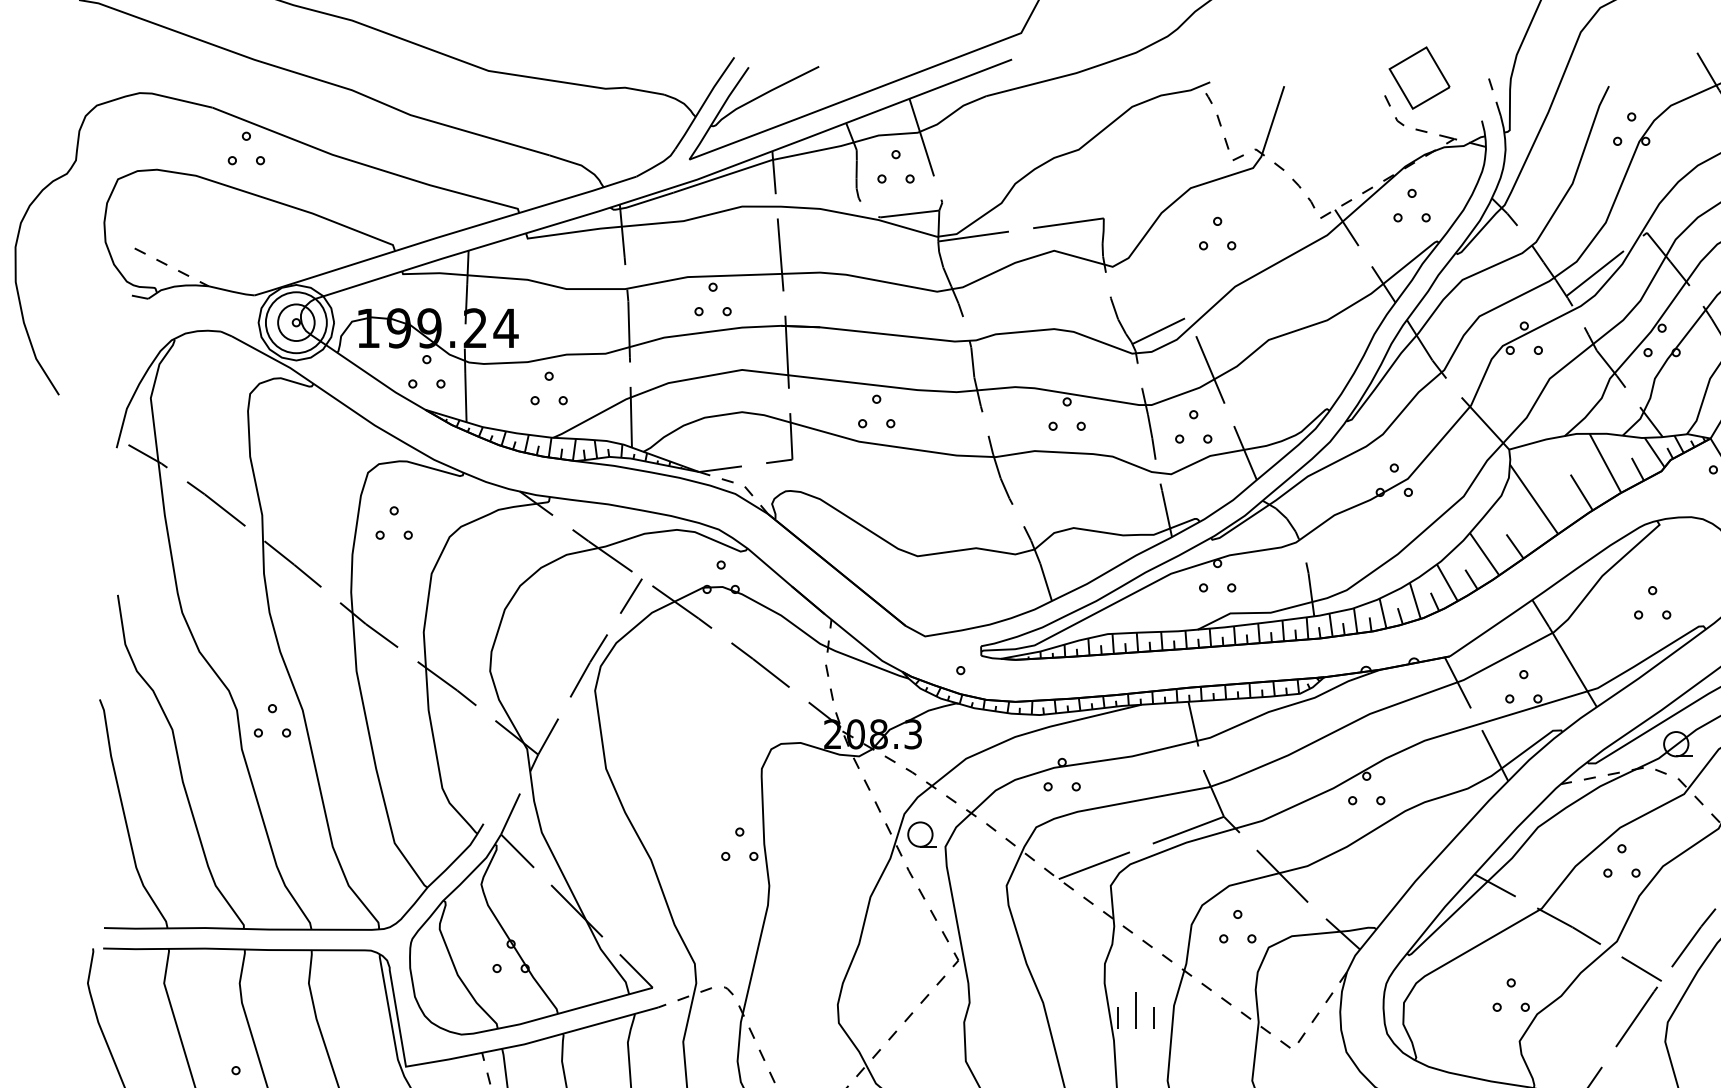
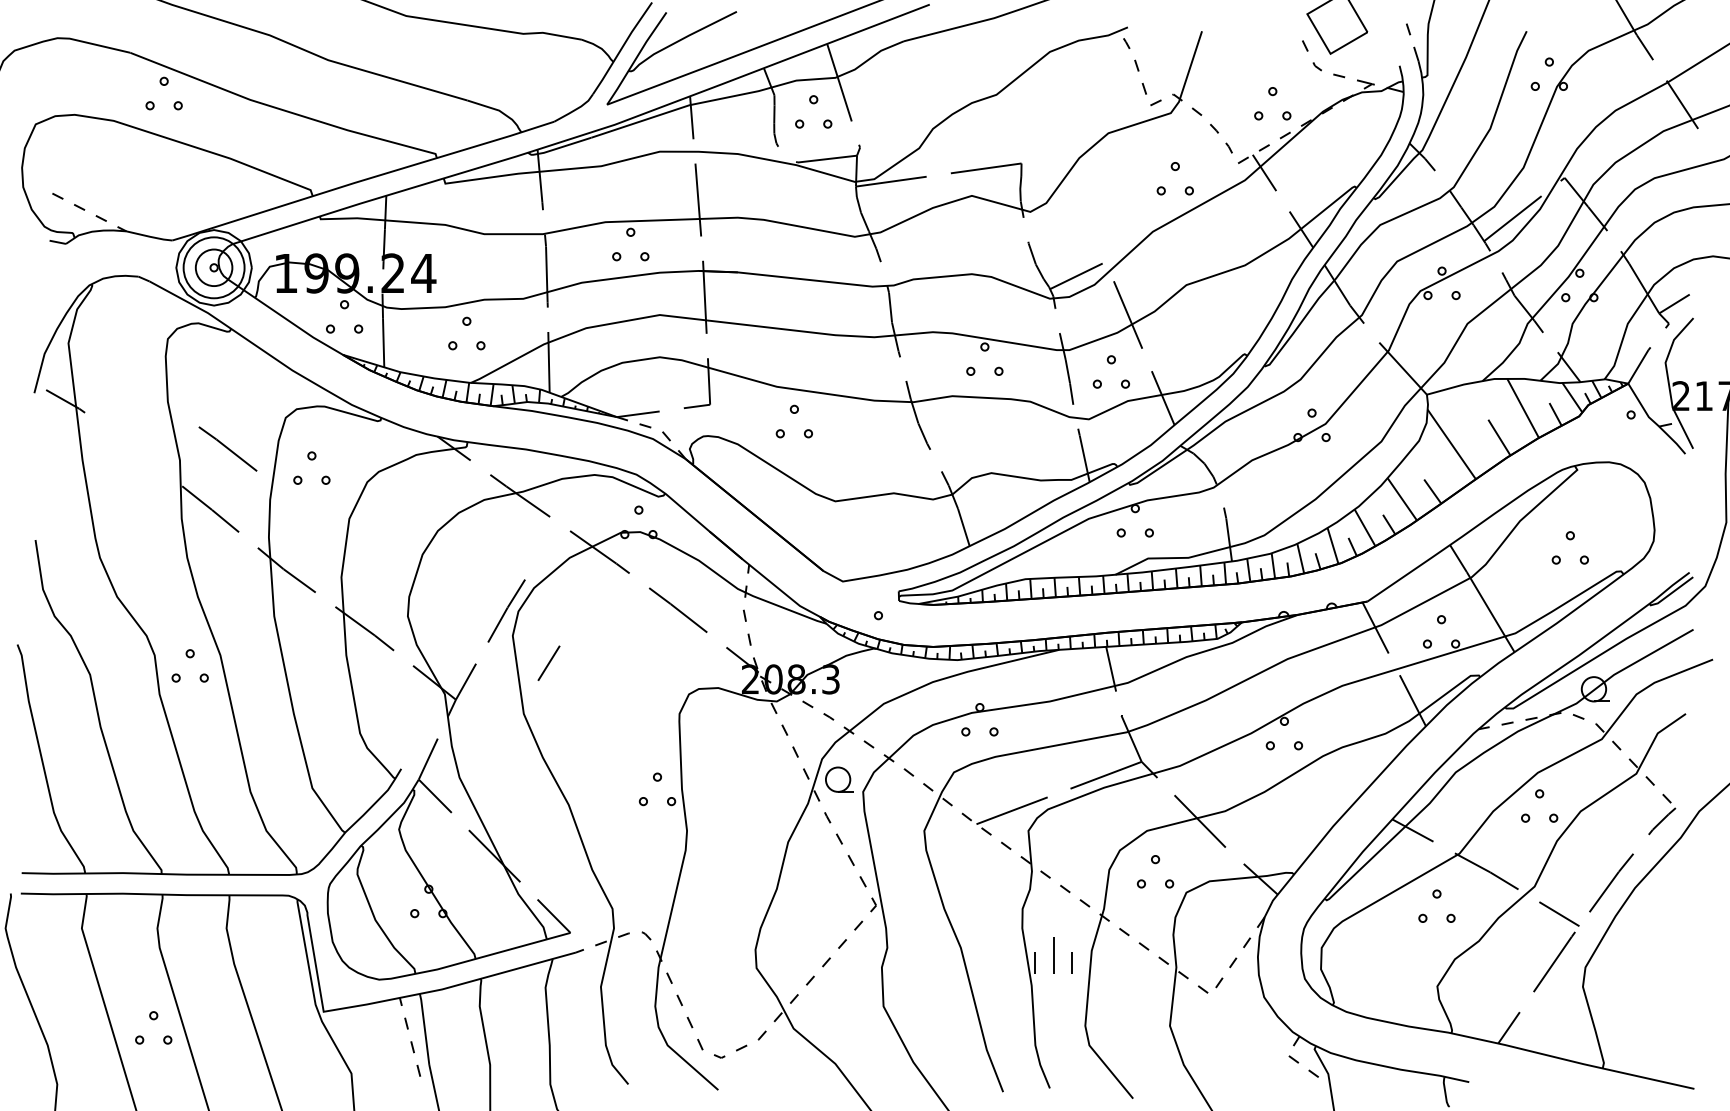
part: (1411, 198) -> (1272, 96), moved
part: (1217, 226) -> (1175, 171), moved
part: (875, 403) -> (793, 413), moved
line: (215, 503) -> (227, 448), moved
line: (630, 595) -> (548, 662), moved
part: (1510, 987) -> (1436, 898), moved

